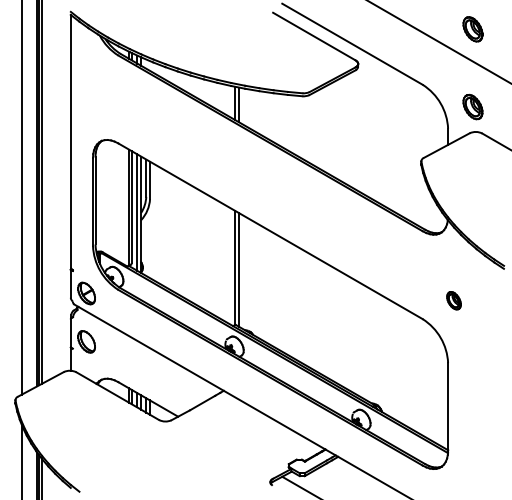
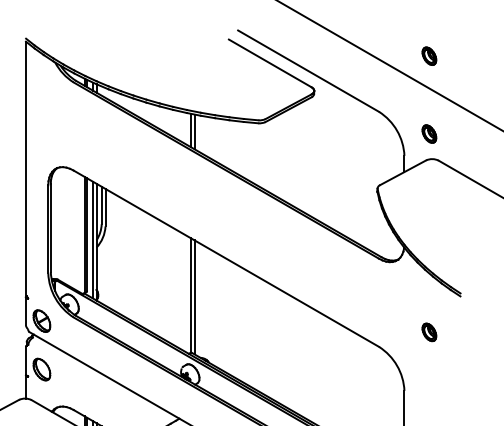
part: (472, 29) -> (428, 56), size x0.71
part: (472, 106) -> (428, 133), size x0.71
part: (453, 300) -> (428, 332), moved

